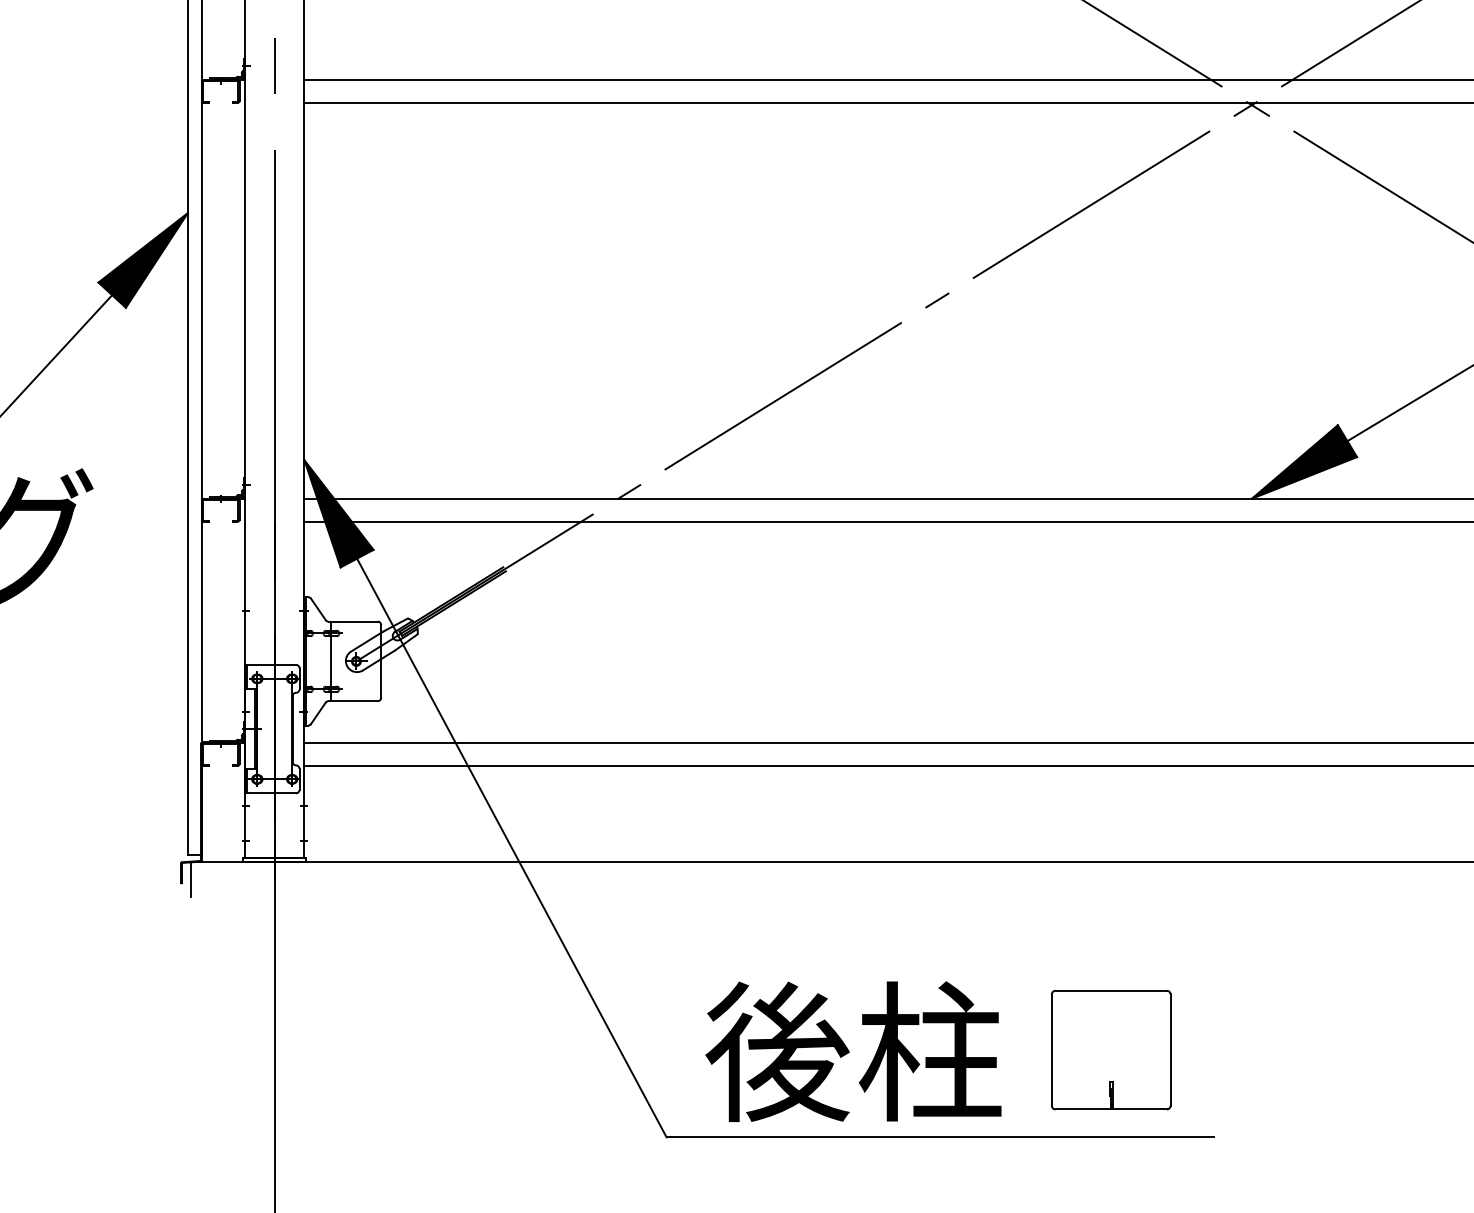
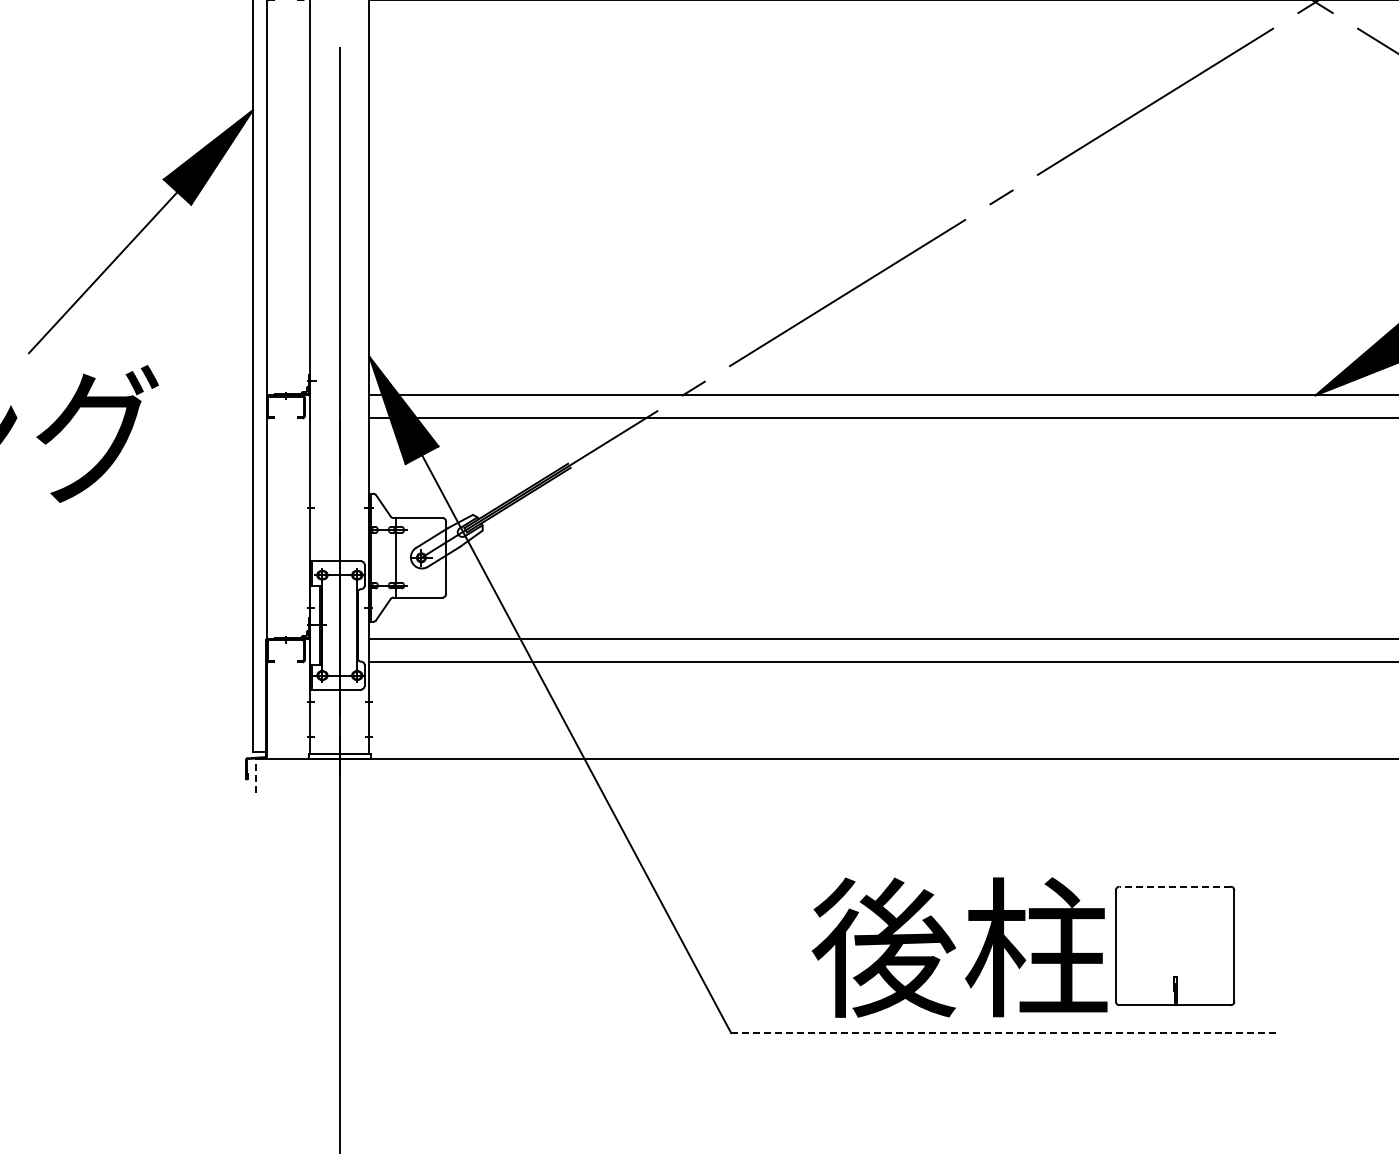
line: (191, 879) -> (256, 775), solid -> dashed
line: (1111, 990) -> (1175, 886), solid -> dashed
text: (853, 1051) -> (959, 947), moved
line: (940, 1137) -> (1004, 1033), solid -> dashed

